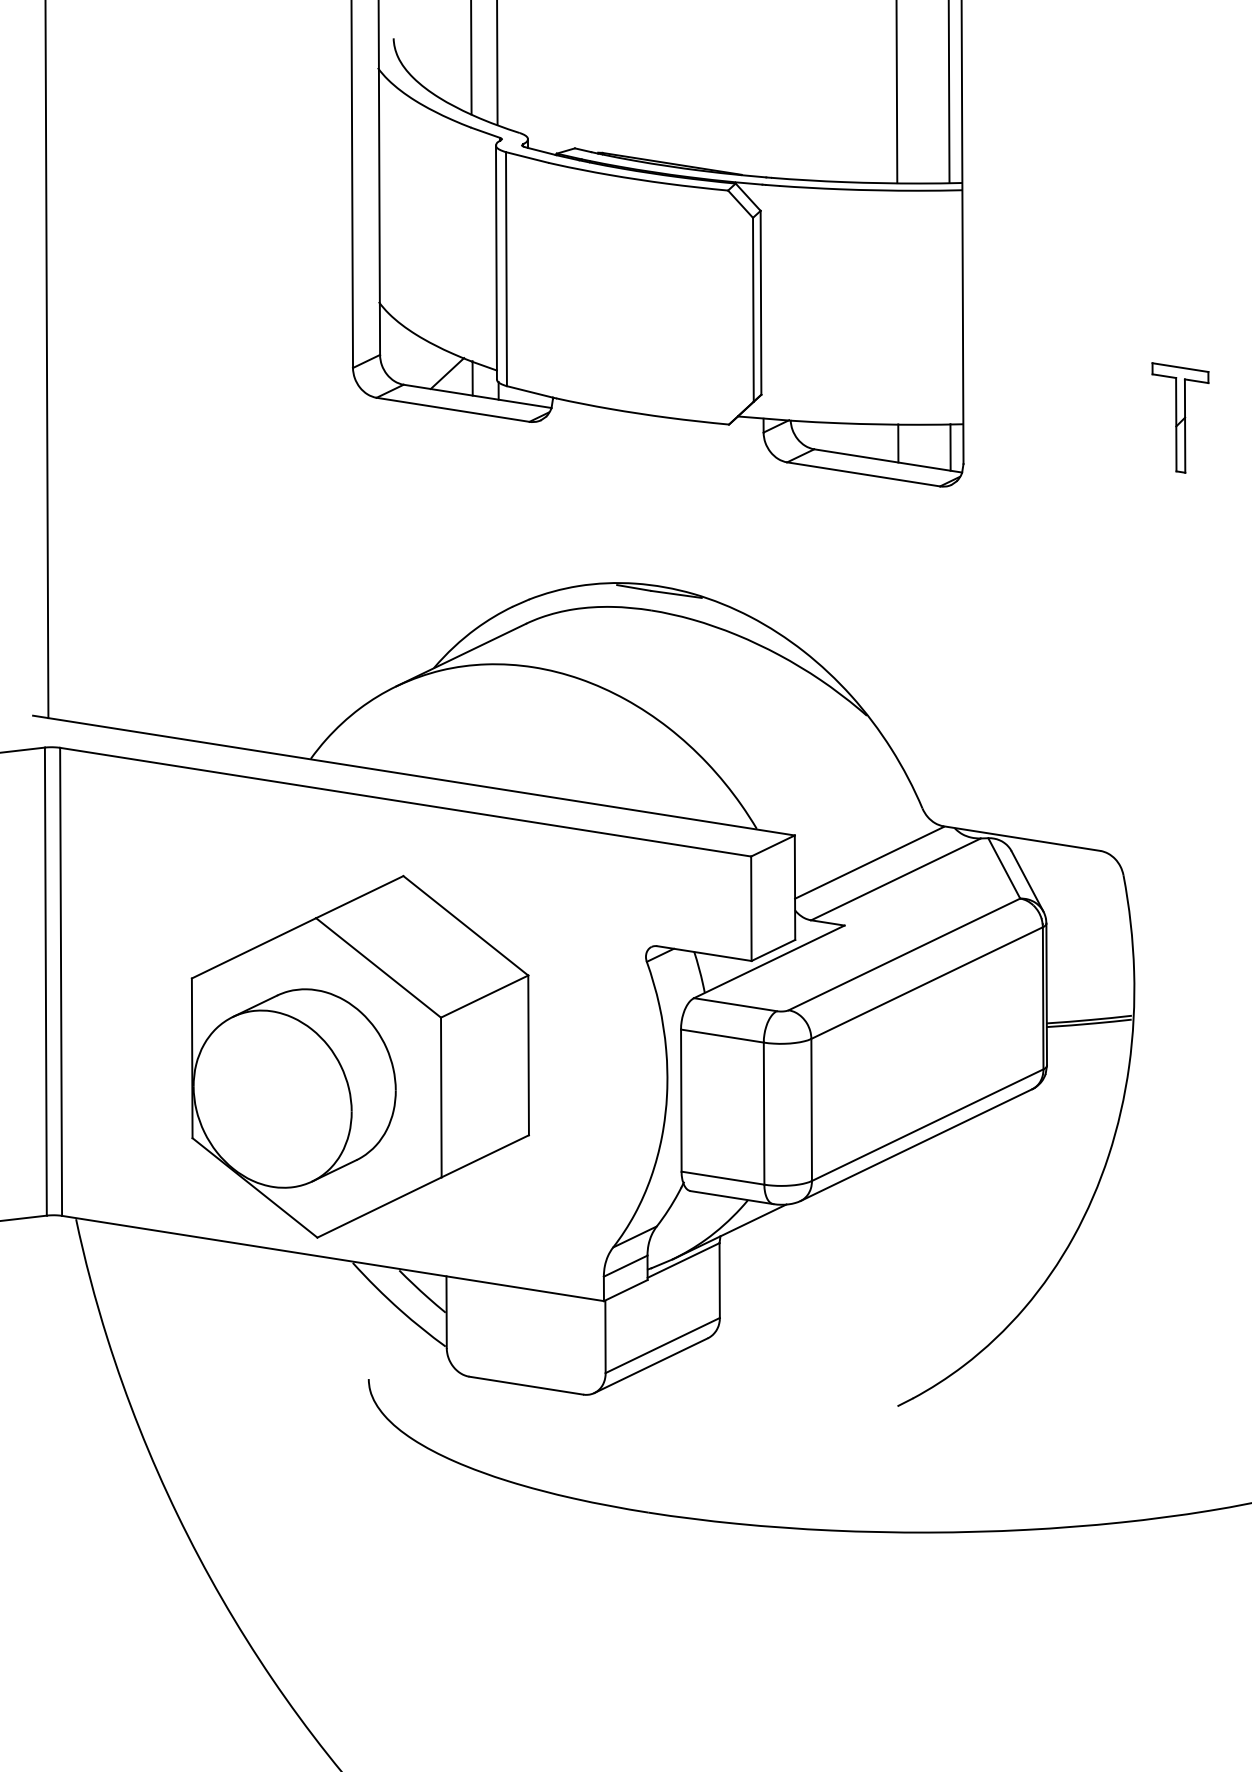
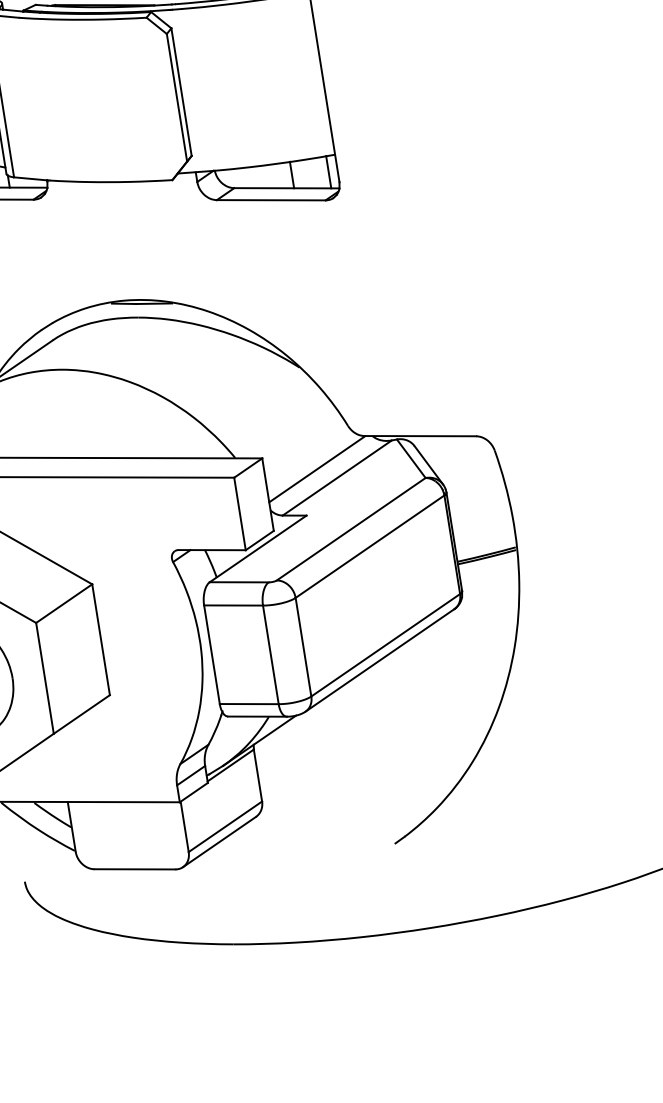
part: (1180, 417) -> (485, 126), removed

